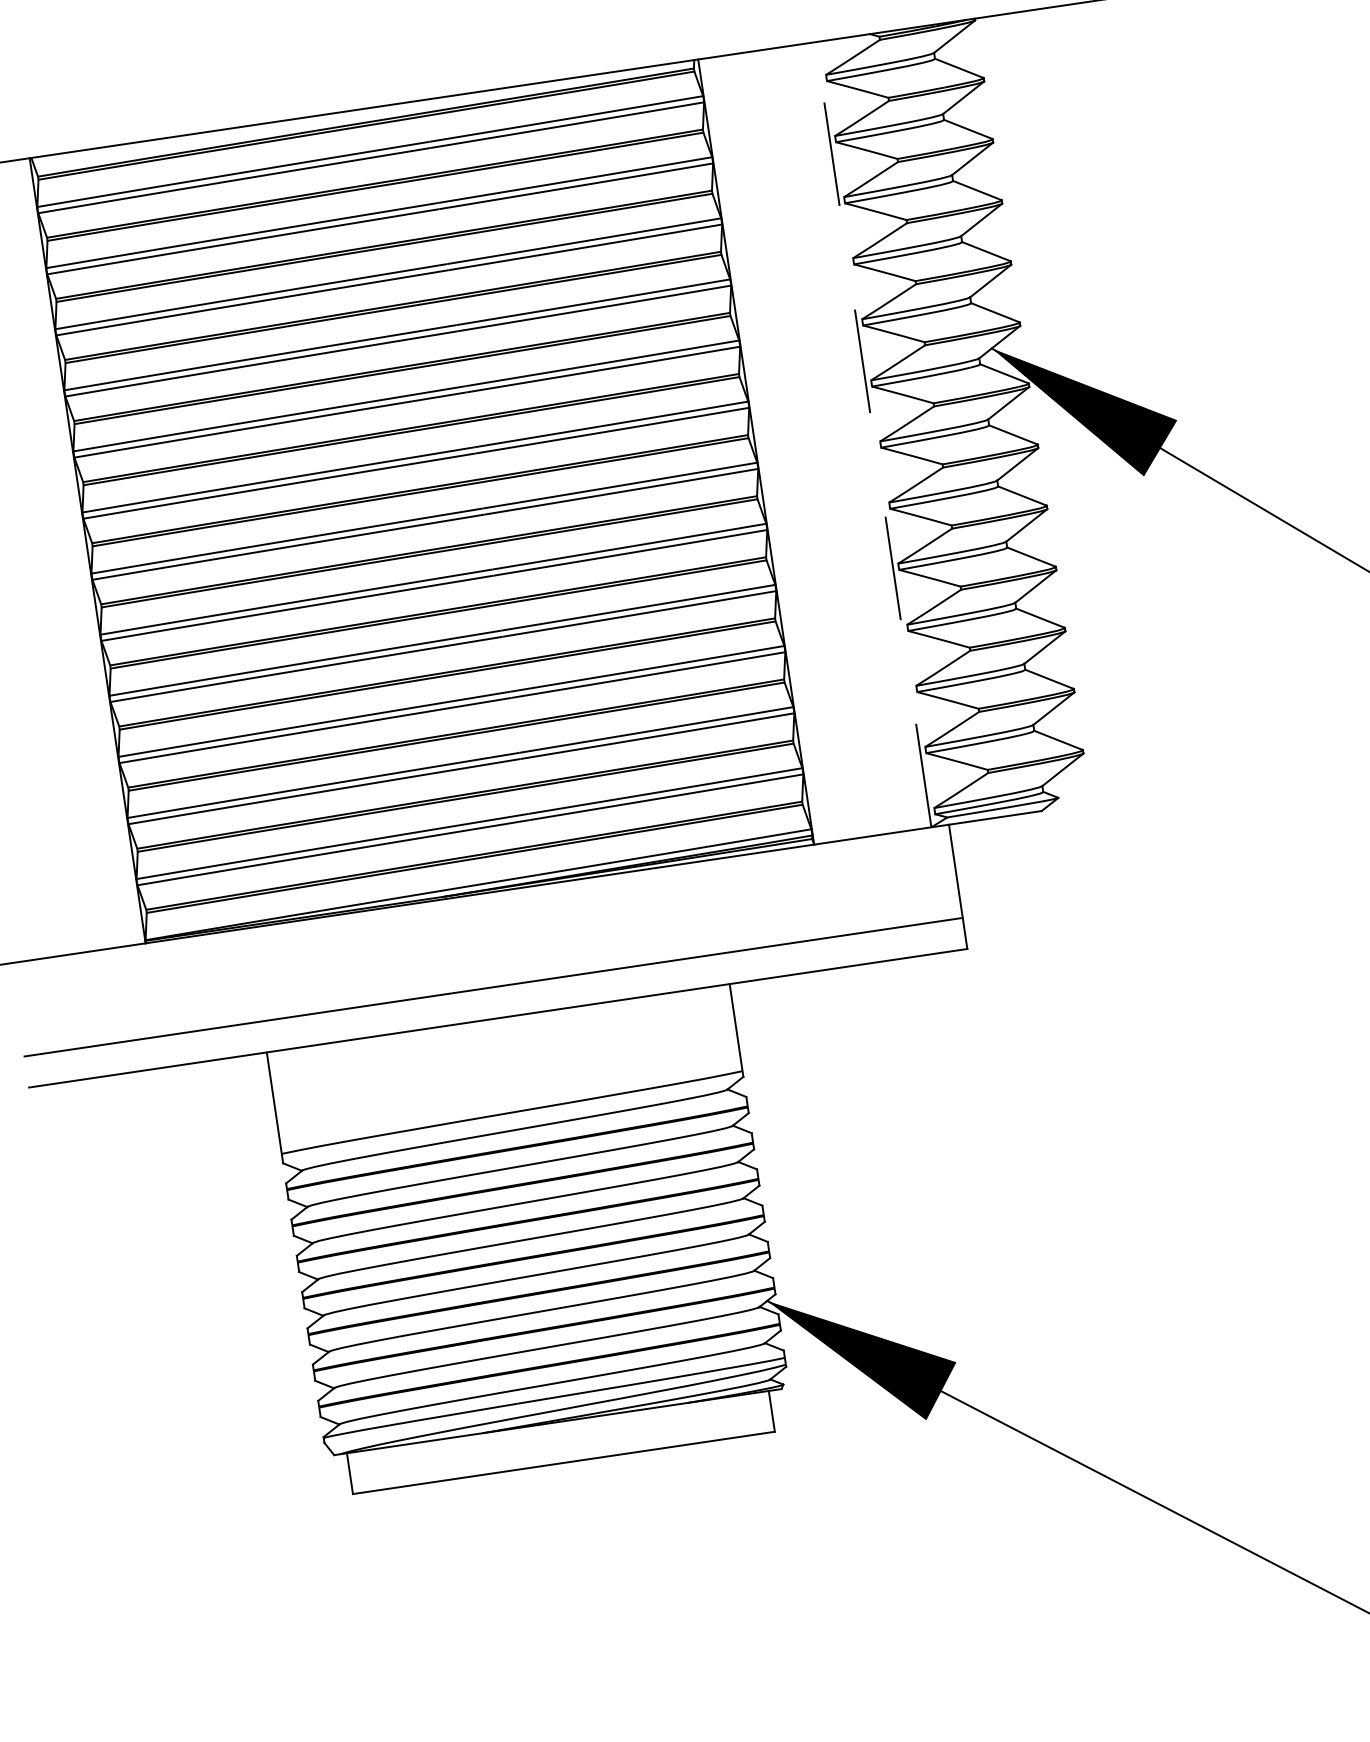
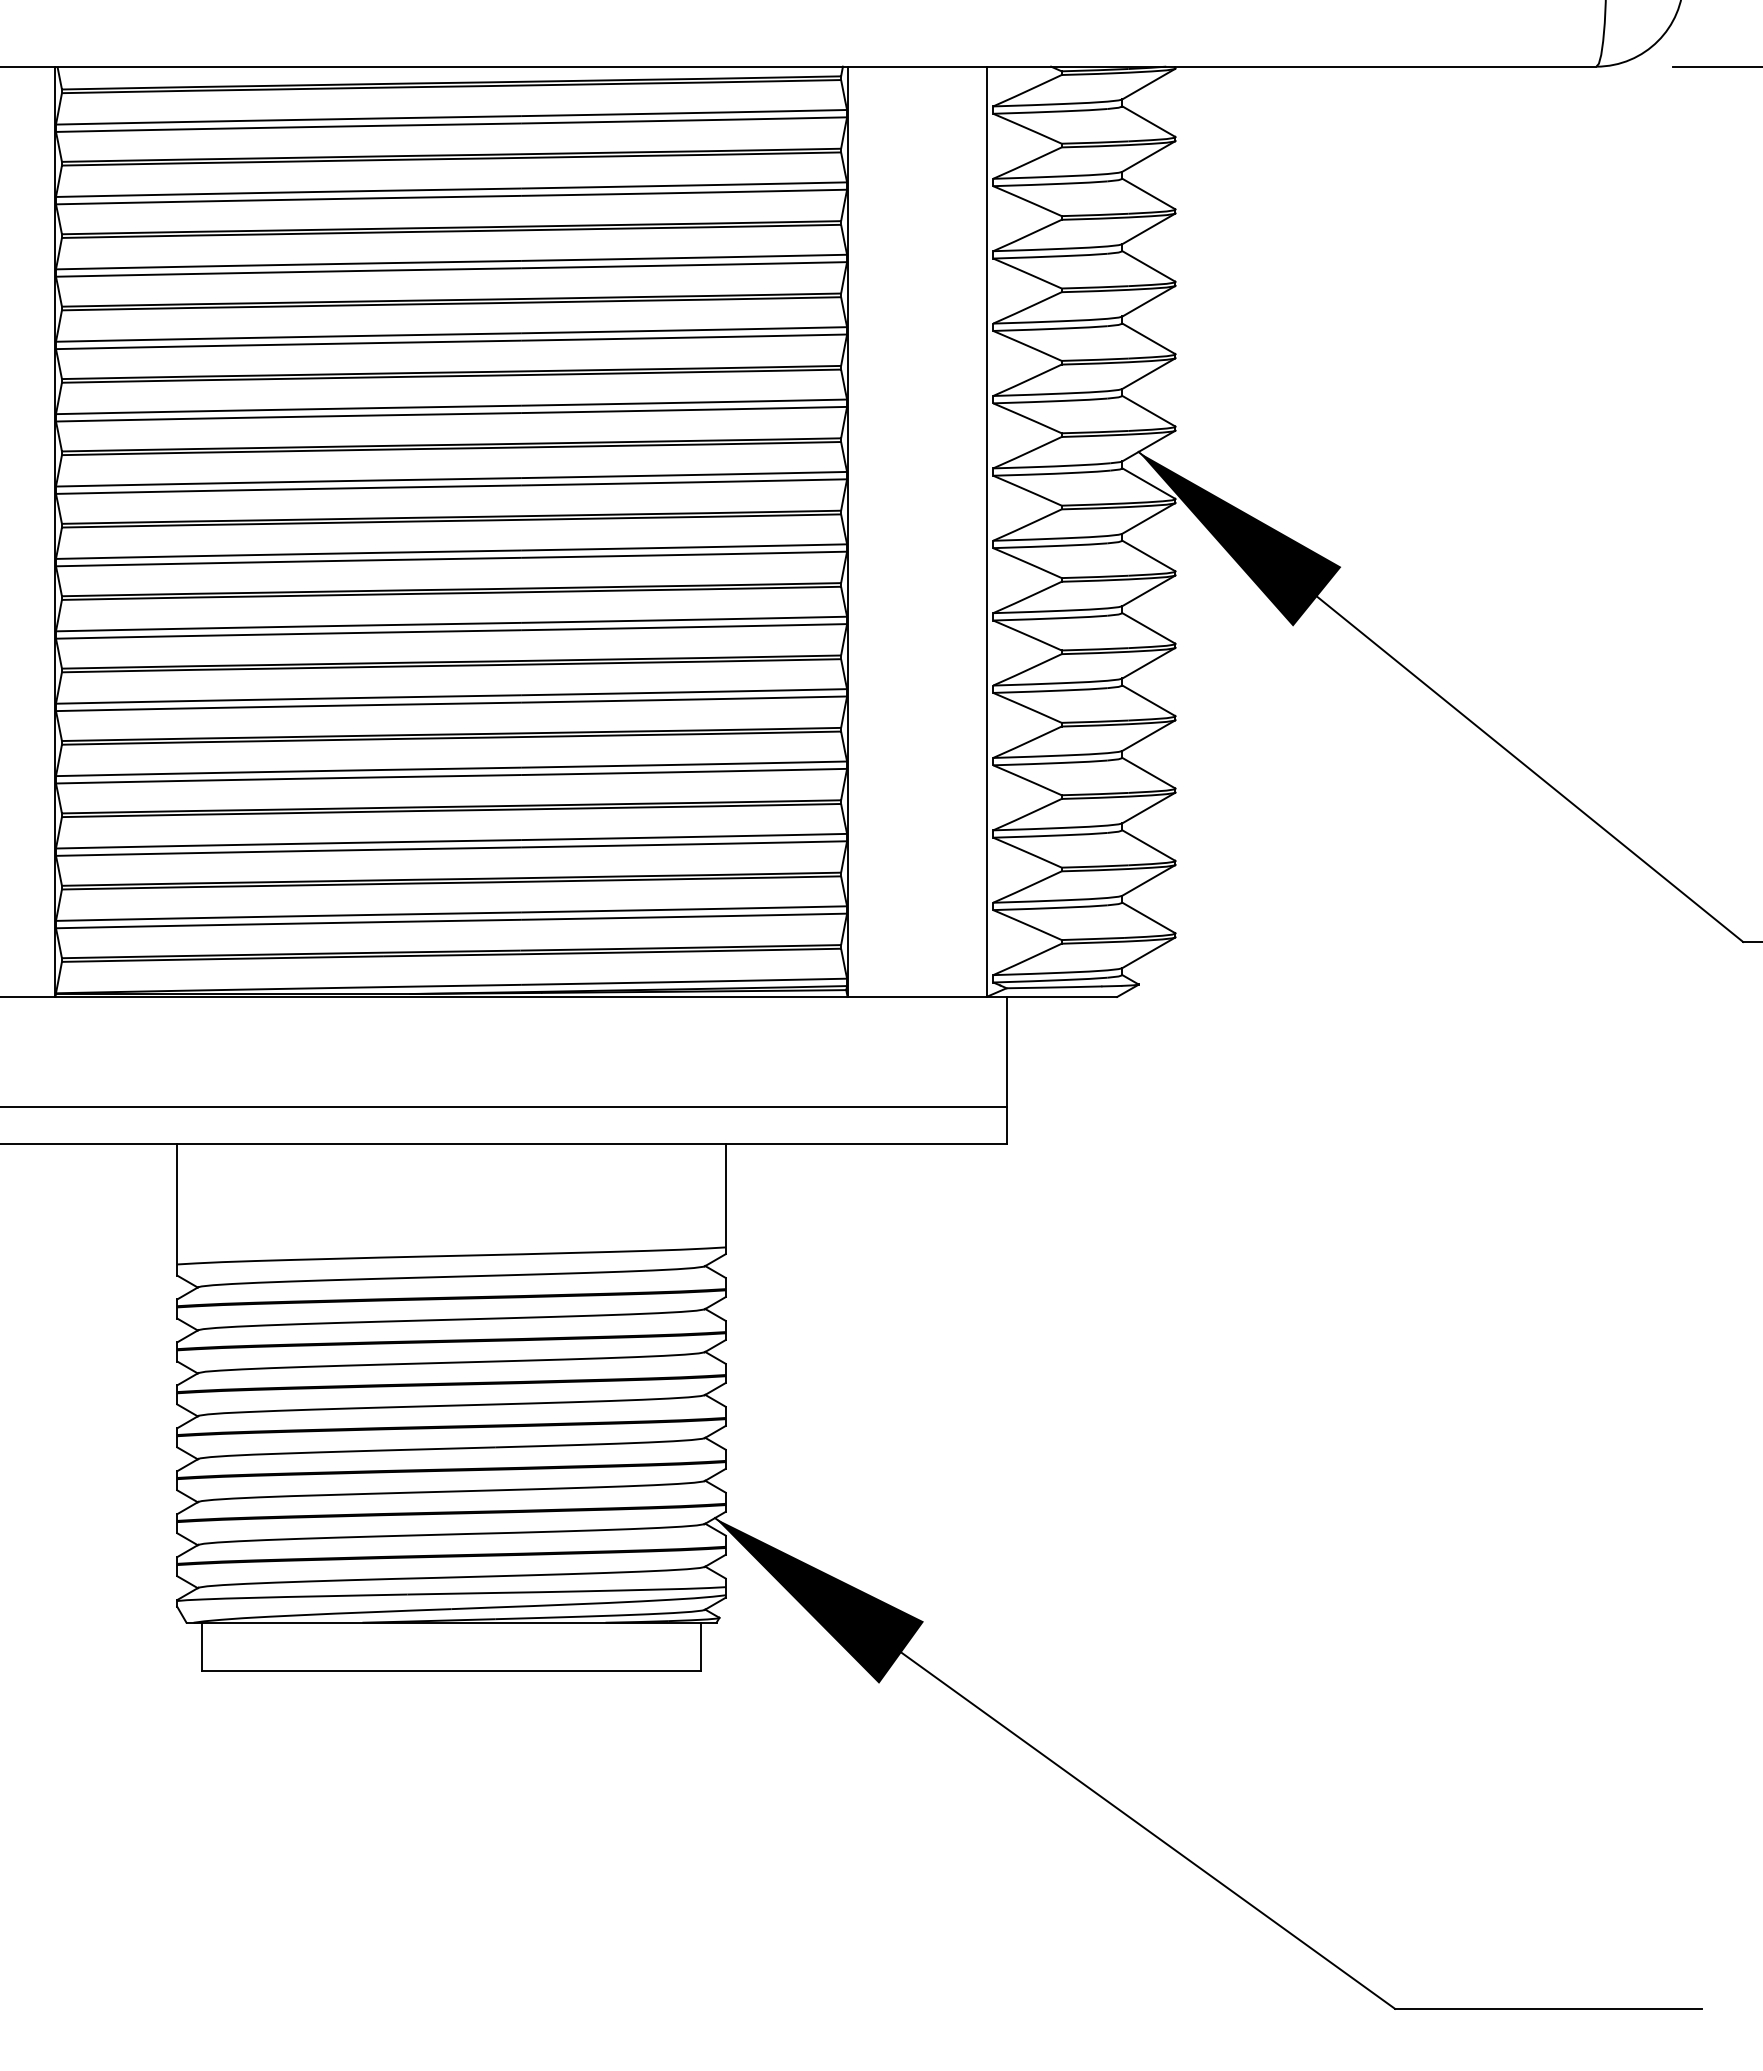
line: (873, 434) -> (986, 531), dashed -> solid

